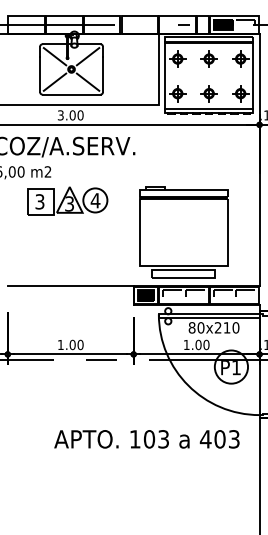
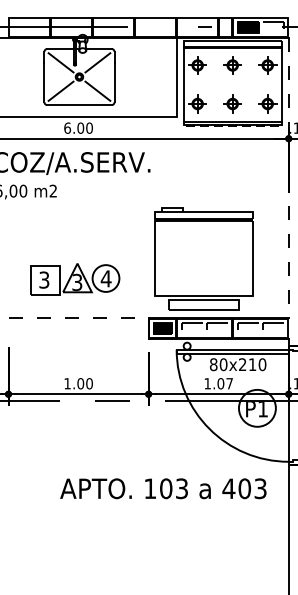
text: (60, 115) -> (67, 128), 3.00 -> 6.00
line: (259, 160) -> (288, 178), solid -> dashed
part: (67, 200) -> (74, 278), moved
line: (70, 286) -> (78, 318), solid -> dashed
text: (206, 344) -> (229, 383), 1.00 -> 1.07

